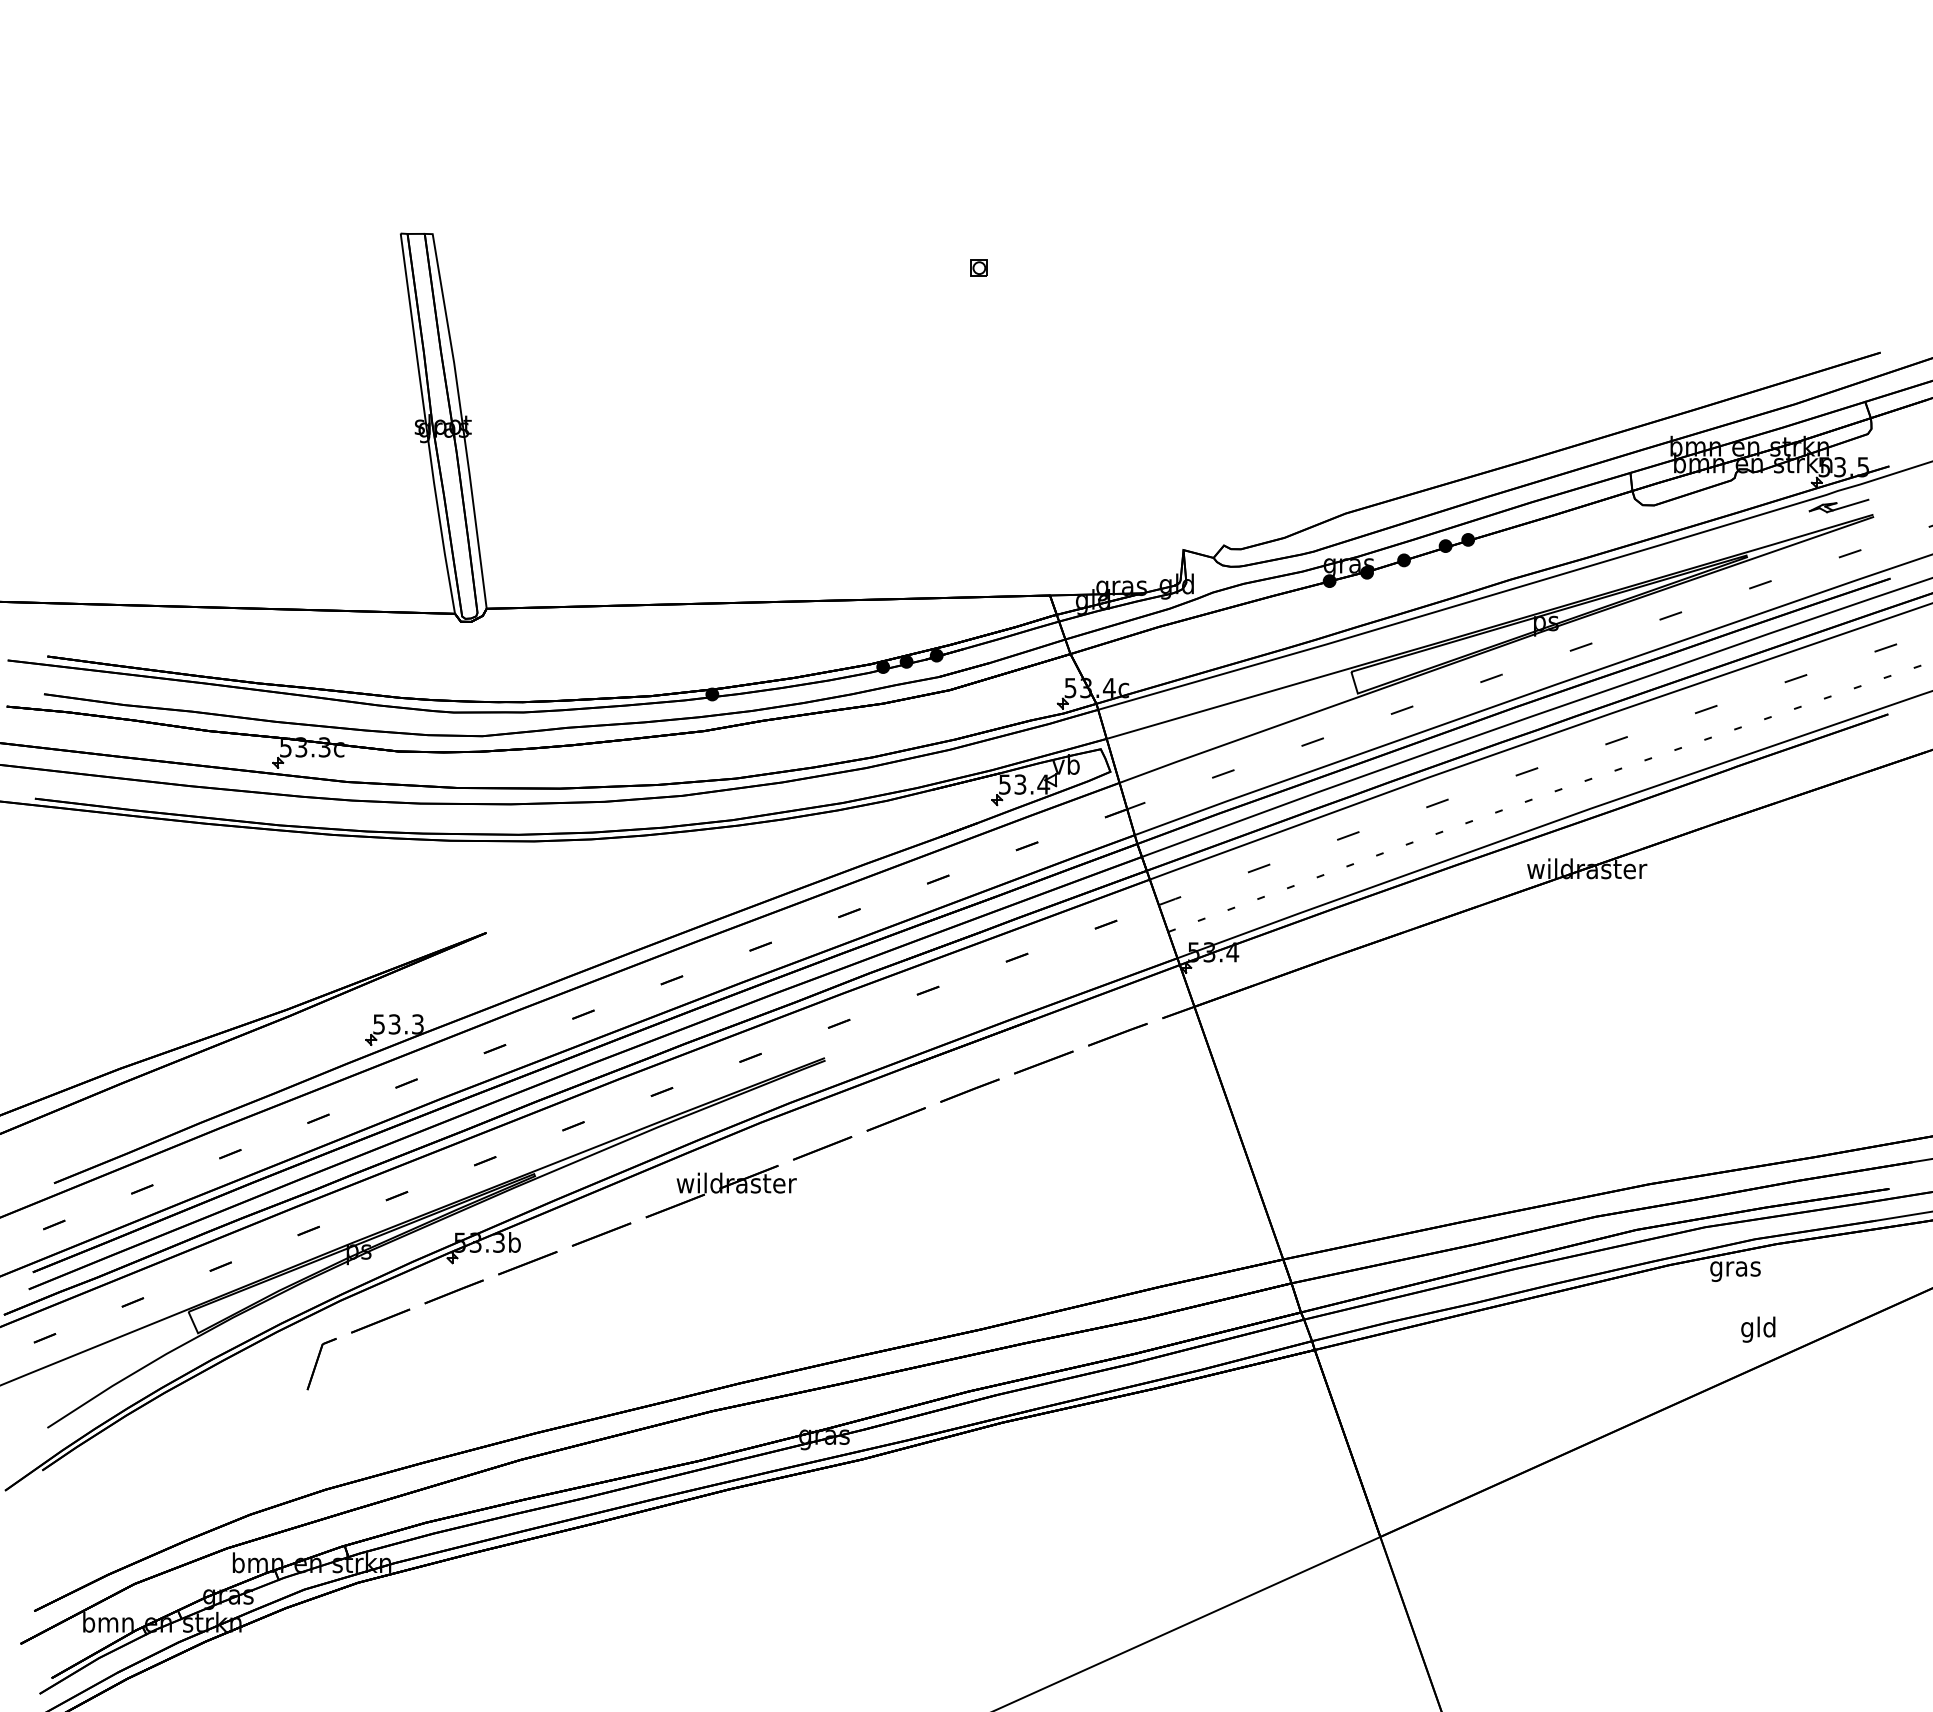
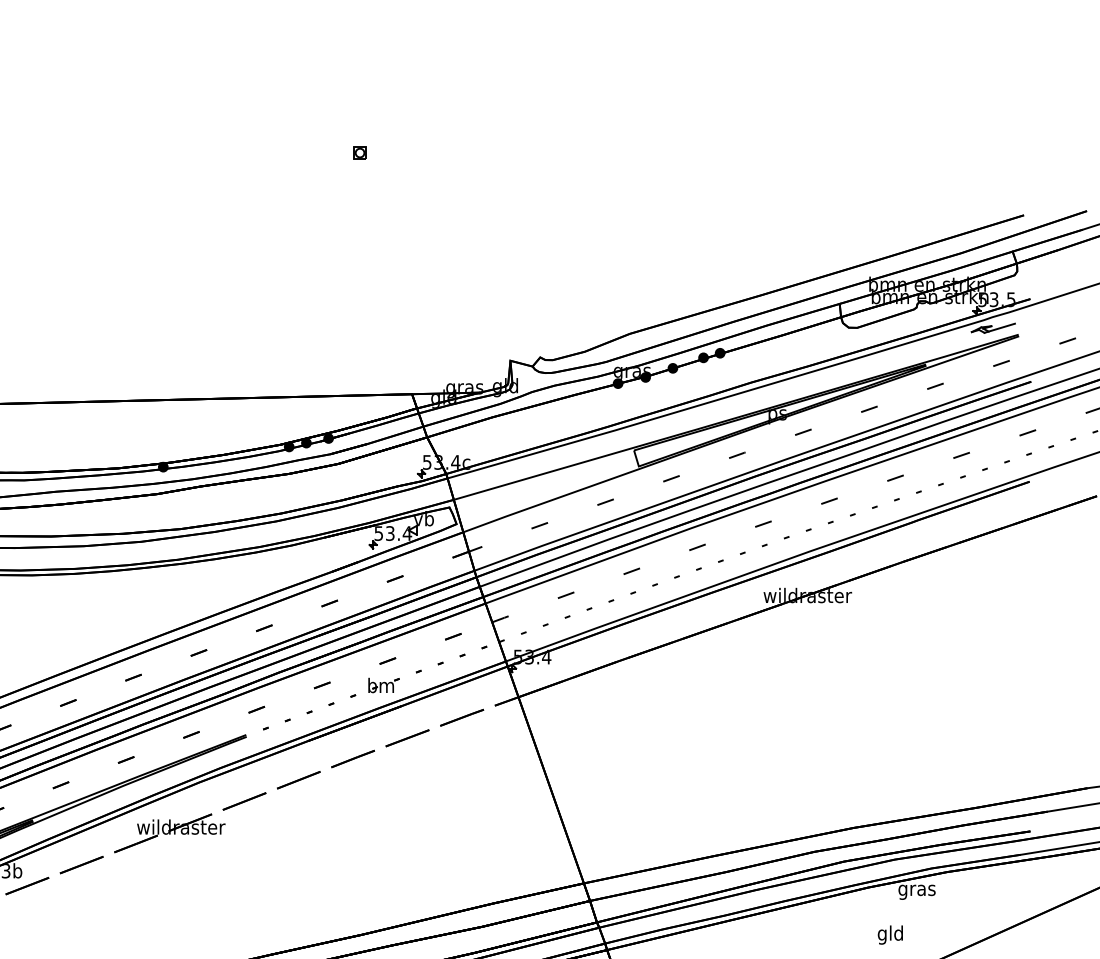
part: (999, 994) -> (374, 688), added
text: (1758, 1329) -> (890, 934), moved

